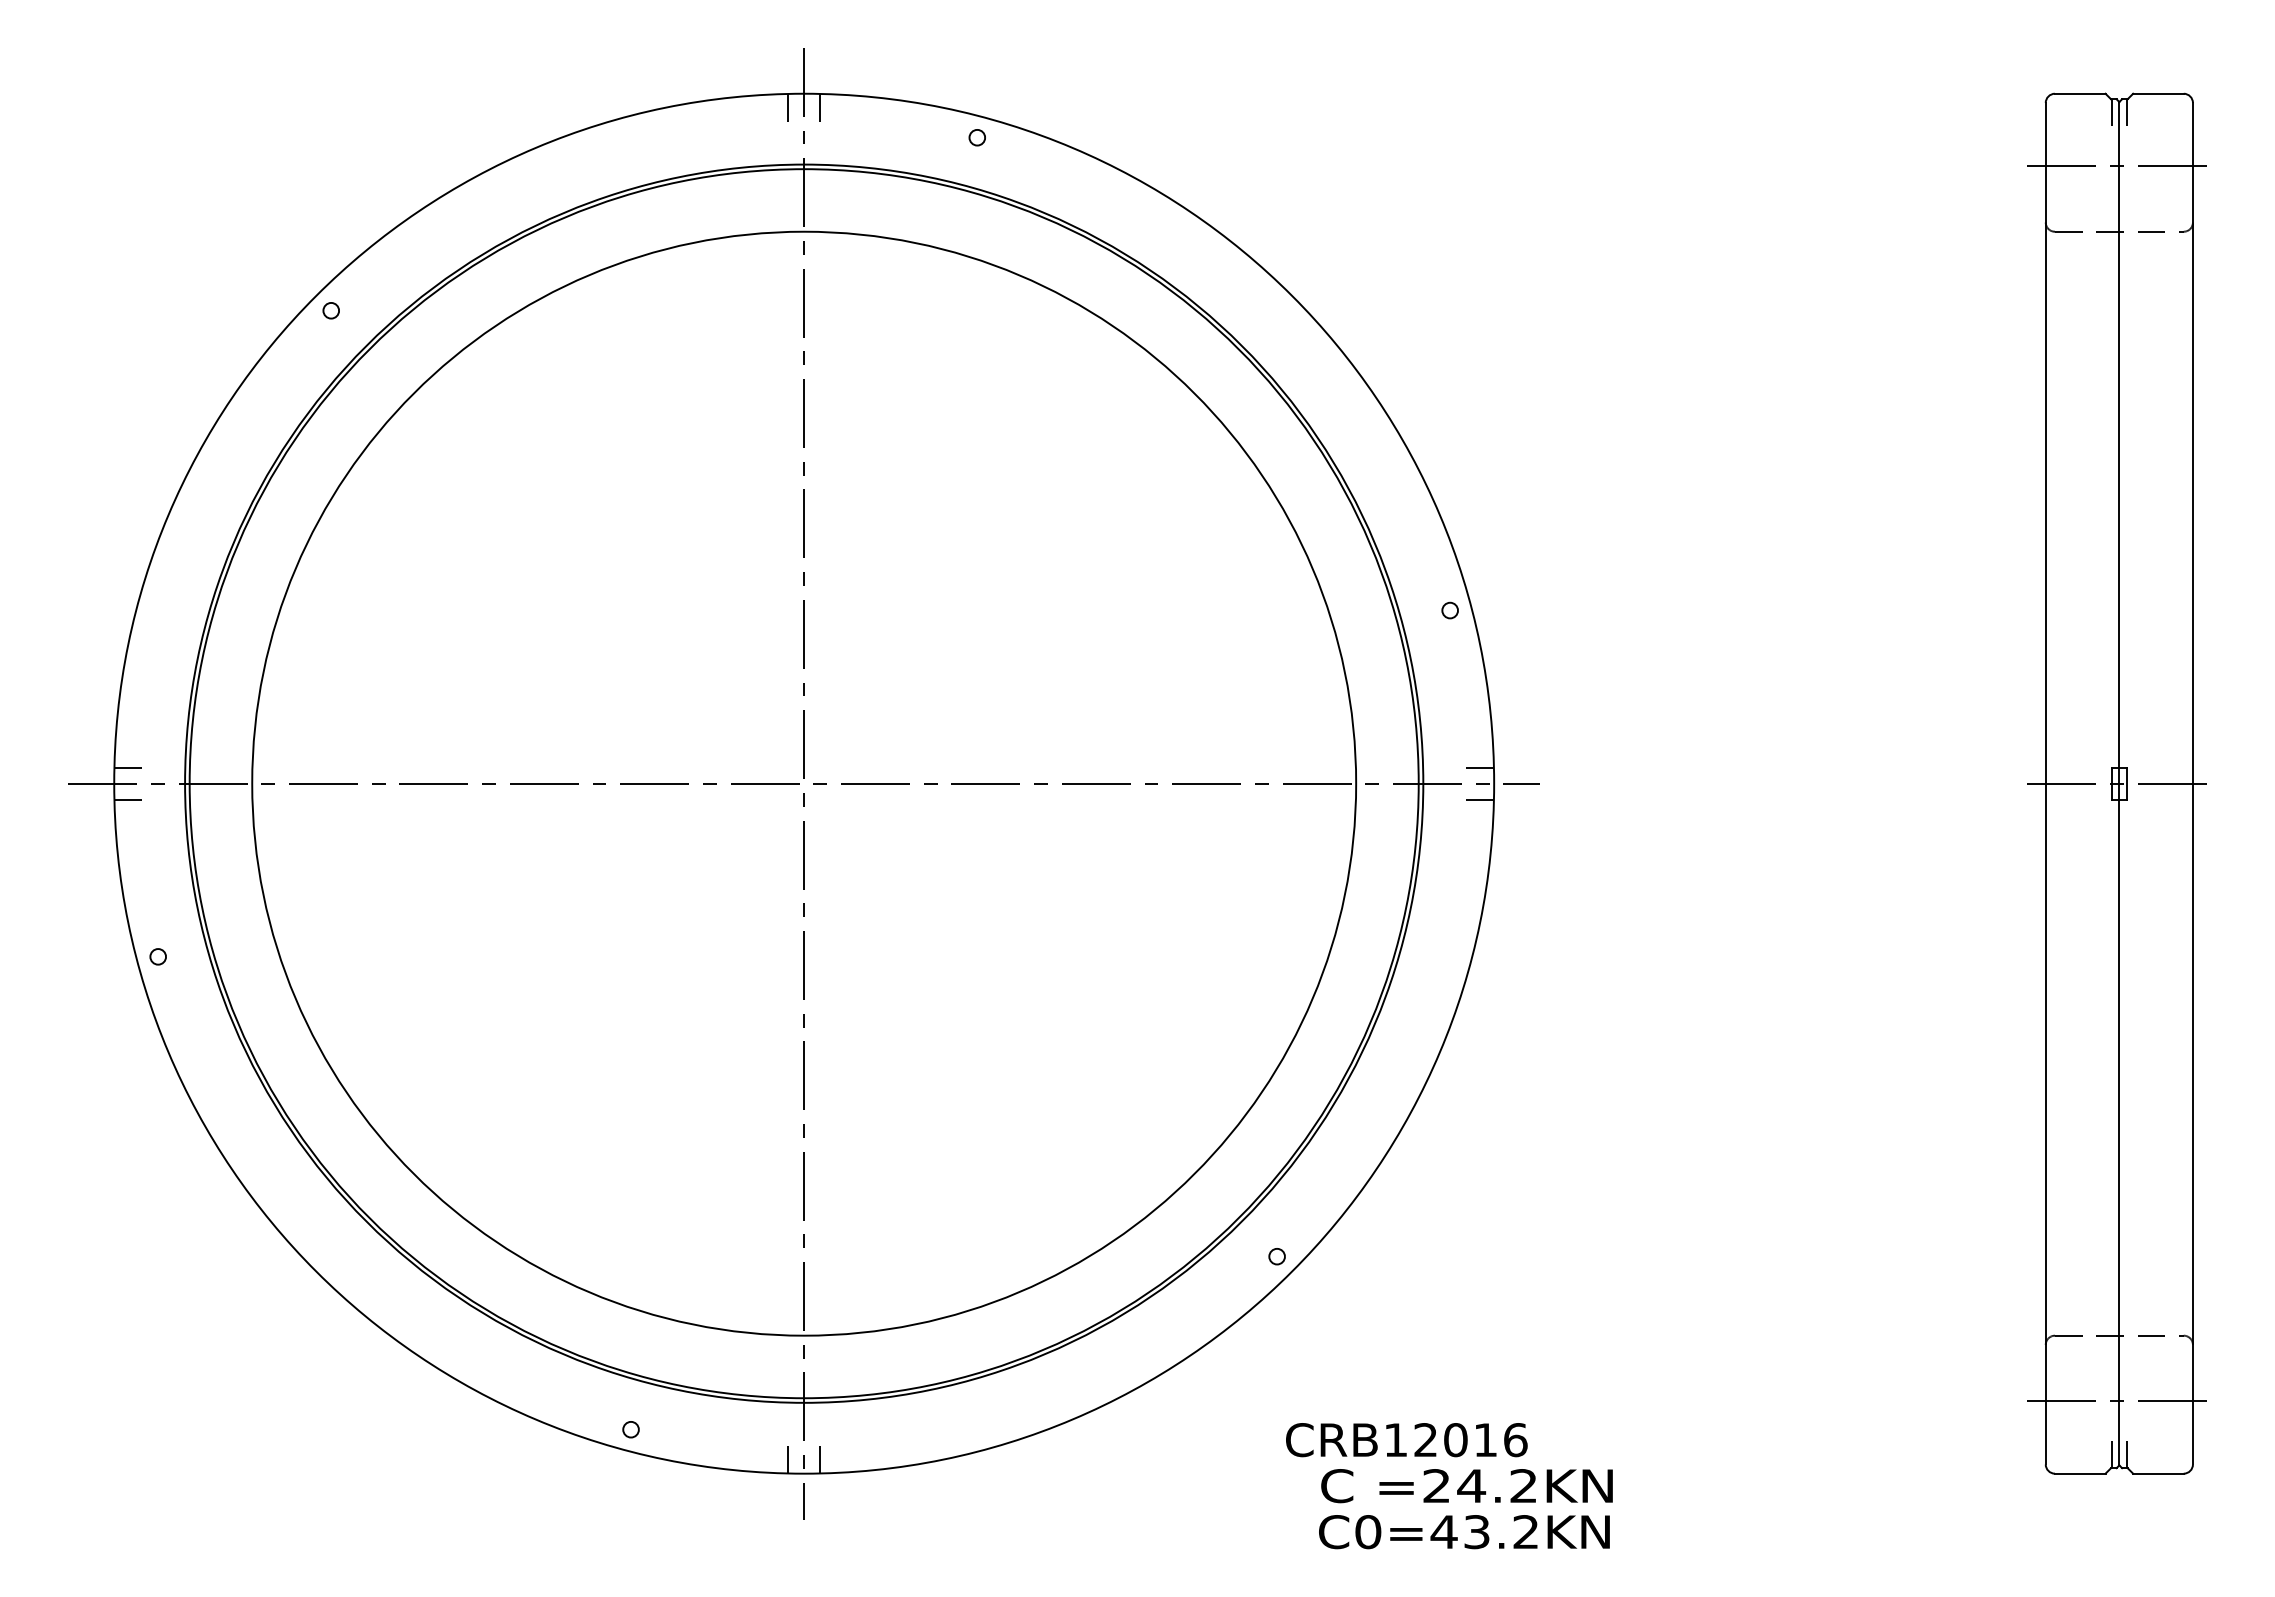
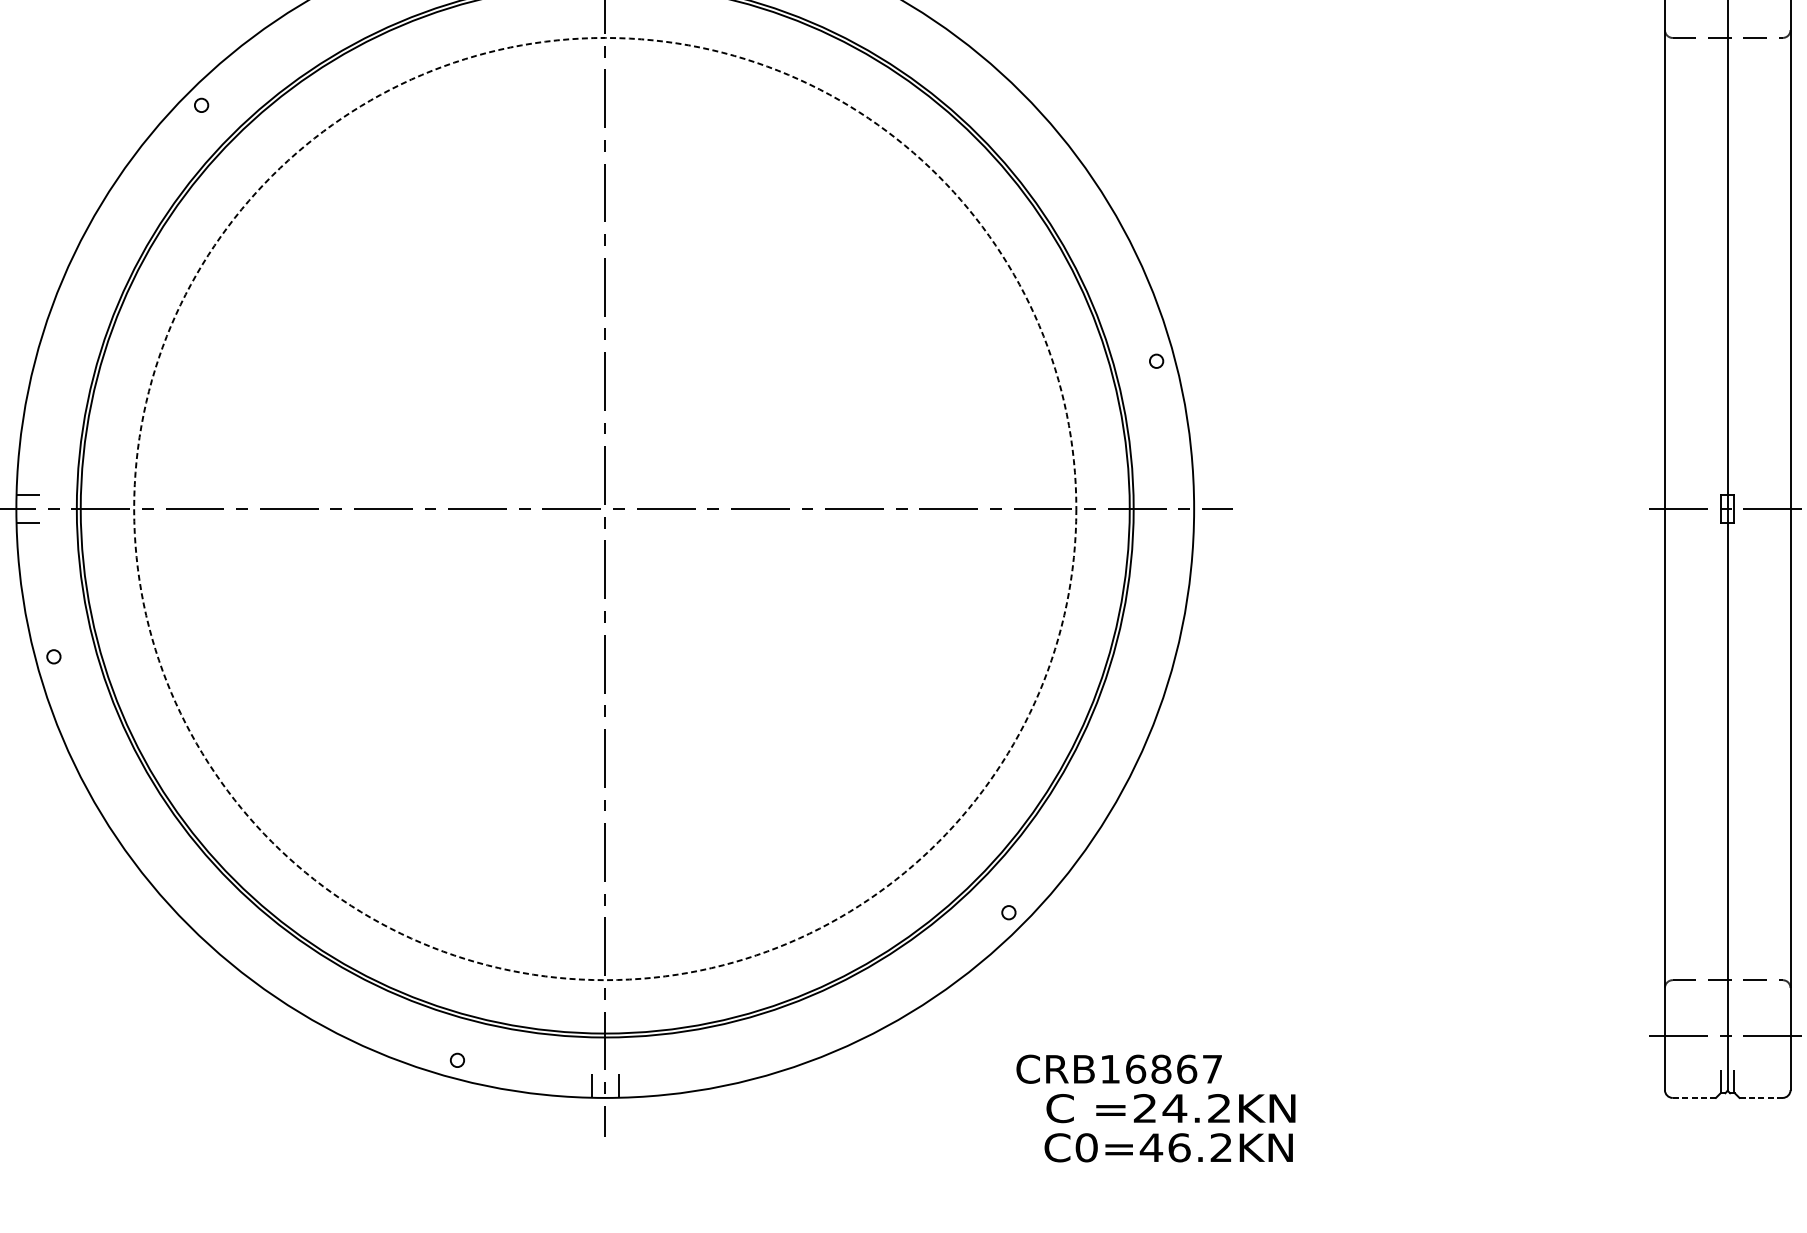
line: (1477, 767) -> (1179, 495), removed
circle: (804, 783) -> (605, 508), solid -> dashed
line: (1477, 799) -> (1179, 522), removed
text: (1470, 1440) -> (1173, 1069), CRB12016 -> CRB16867
line: (2080, 1473) -> (1694, 1097), solid -> dashed
line: (2158, 1473) -> (1761, 1097), solid -> dashed
text: (1477, 1532) -> (1179, 1148), C0=43.2KN -> C0=46.2KN

